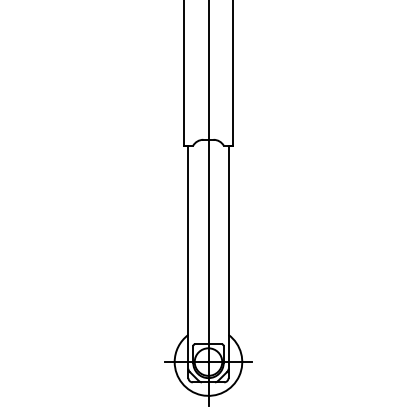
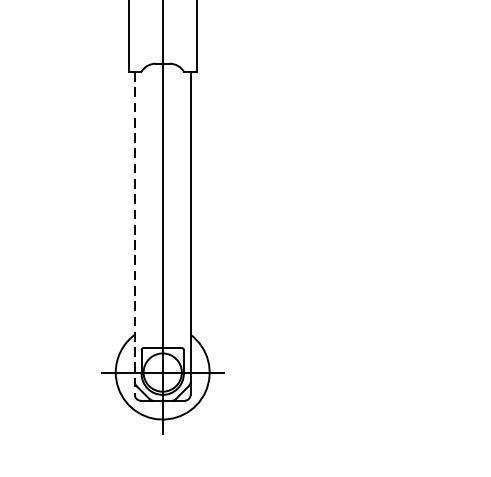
line: (188, 262) -> (134, 234), solid -> dashed

